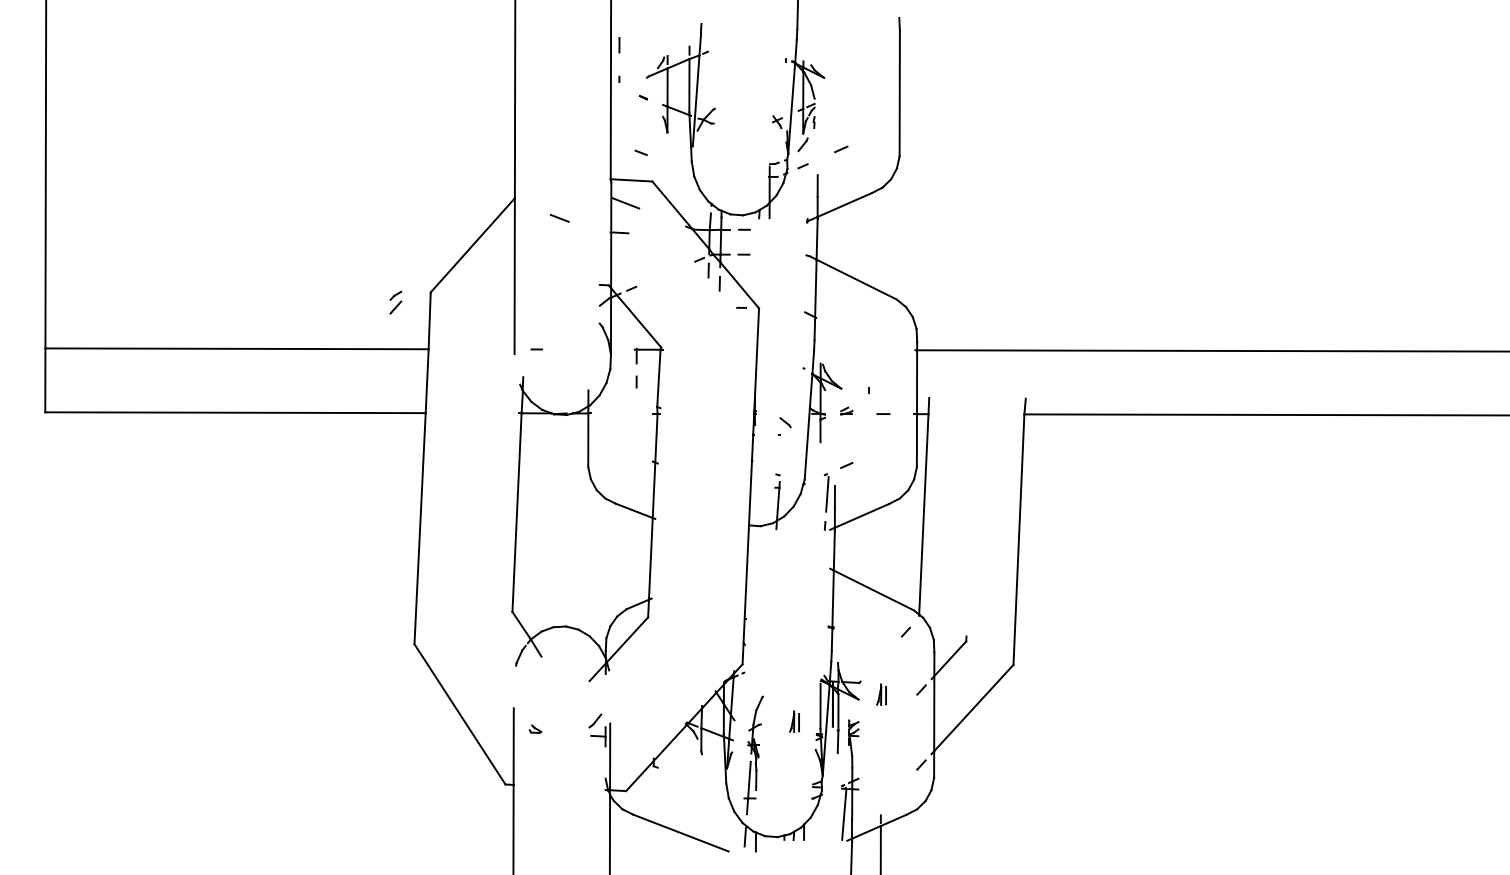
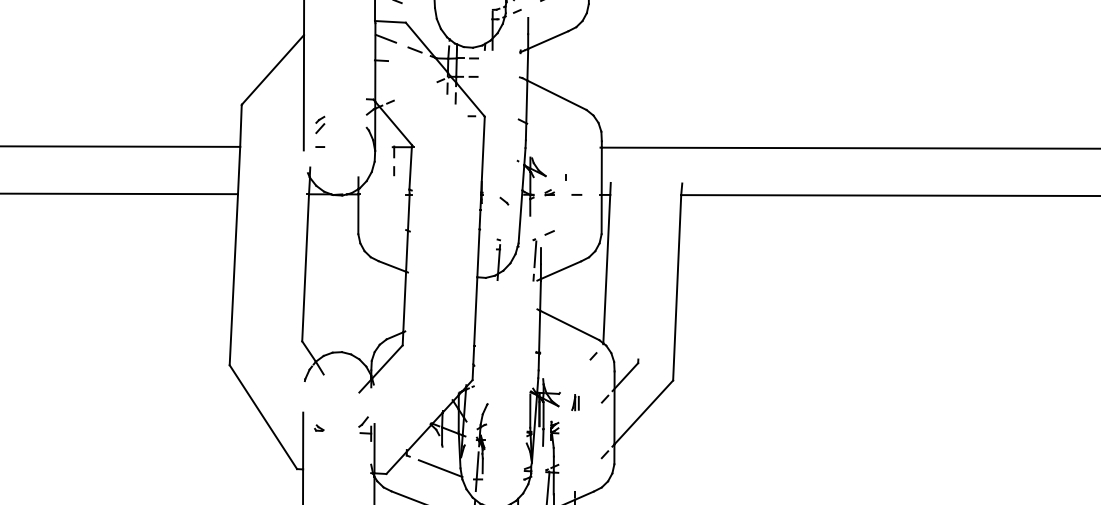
line: (559, 218) -> (414, 50), moved
part: (395, 302) -> (320, 124), moved
part: (794, 721) -> (511, 422), removed
line: (699, 783) -> (440, 468), added

